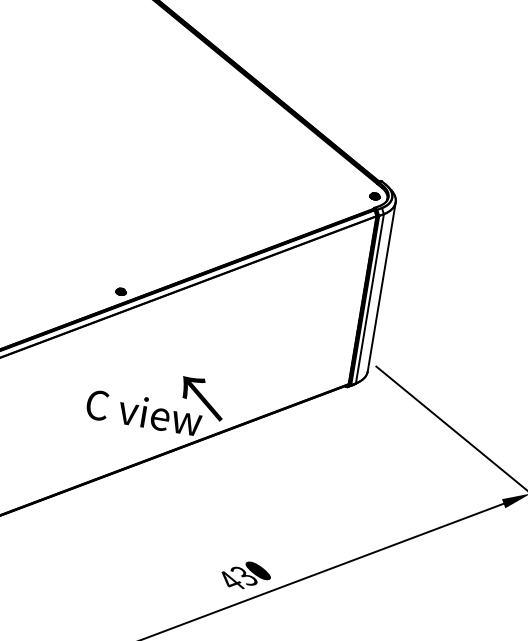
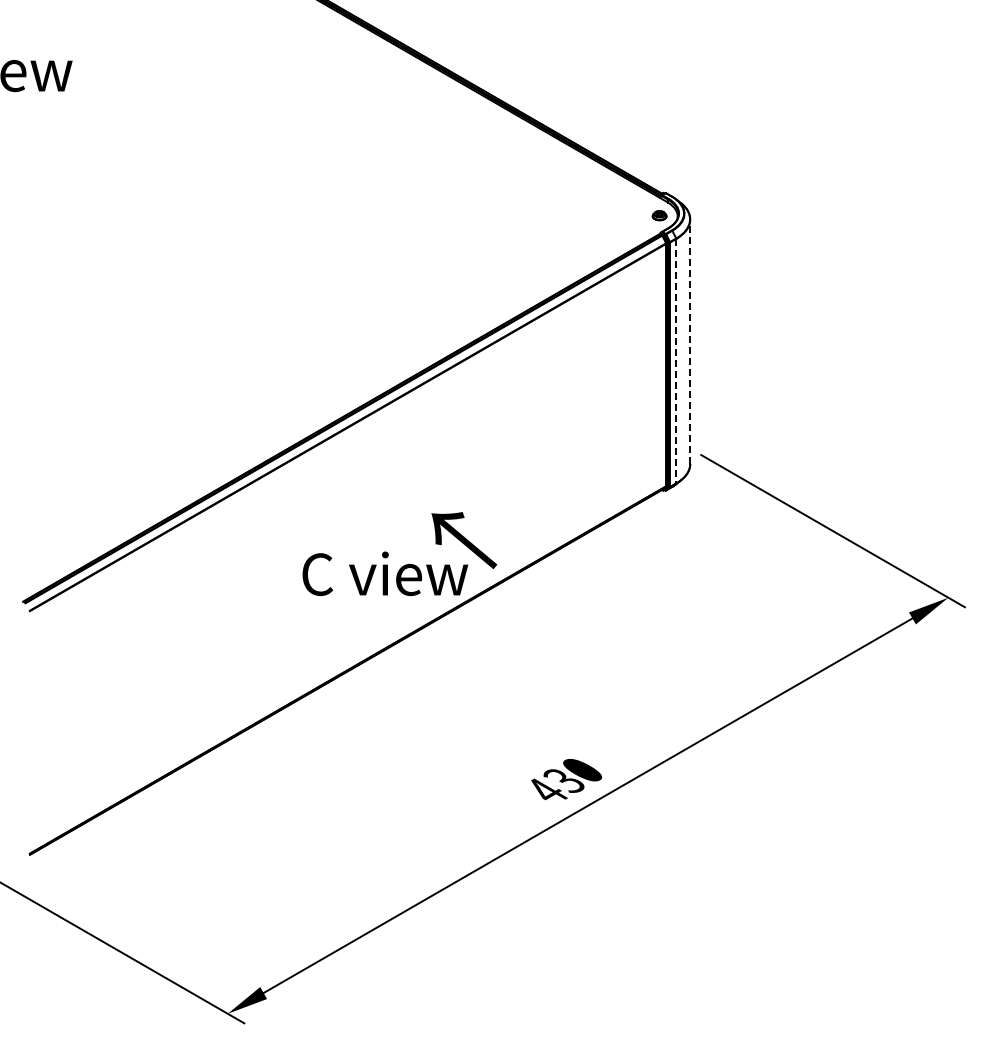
line: (381, 286) -> (690, 341), solid -> dashed
part: (121, 291) -> (324, 408), removed
line: (369, 299) -> (676, 361), solid -> dashed

